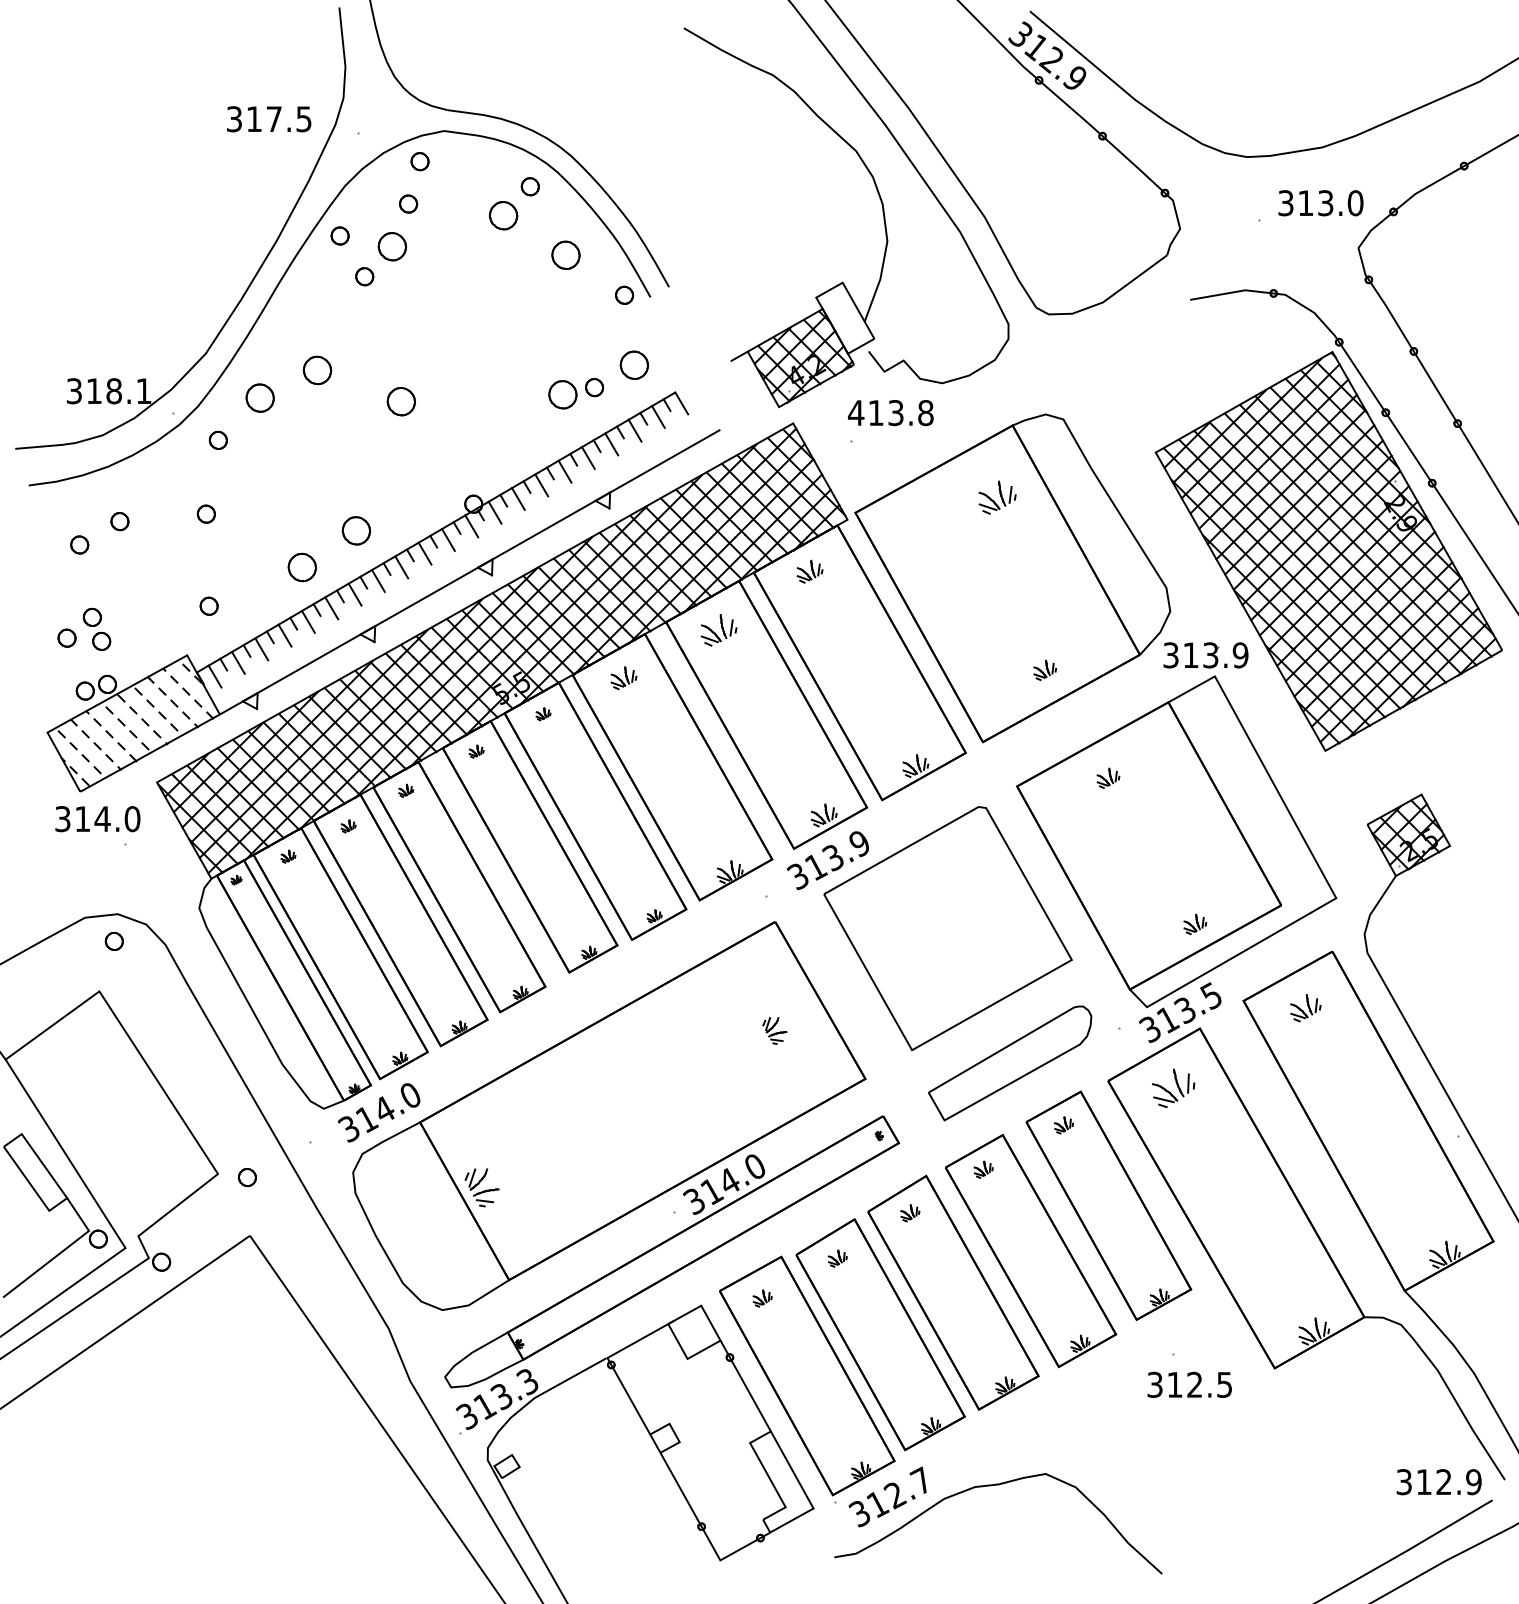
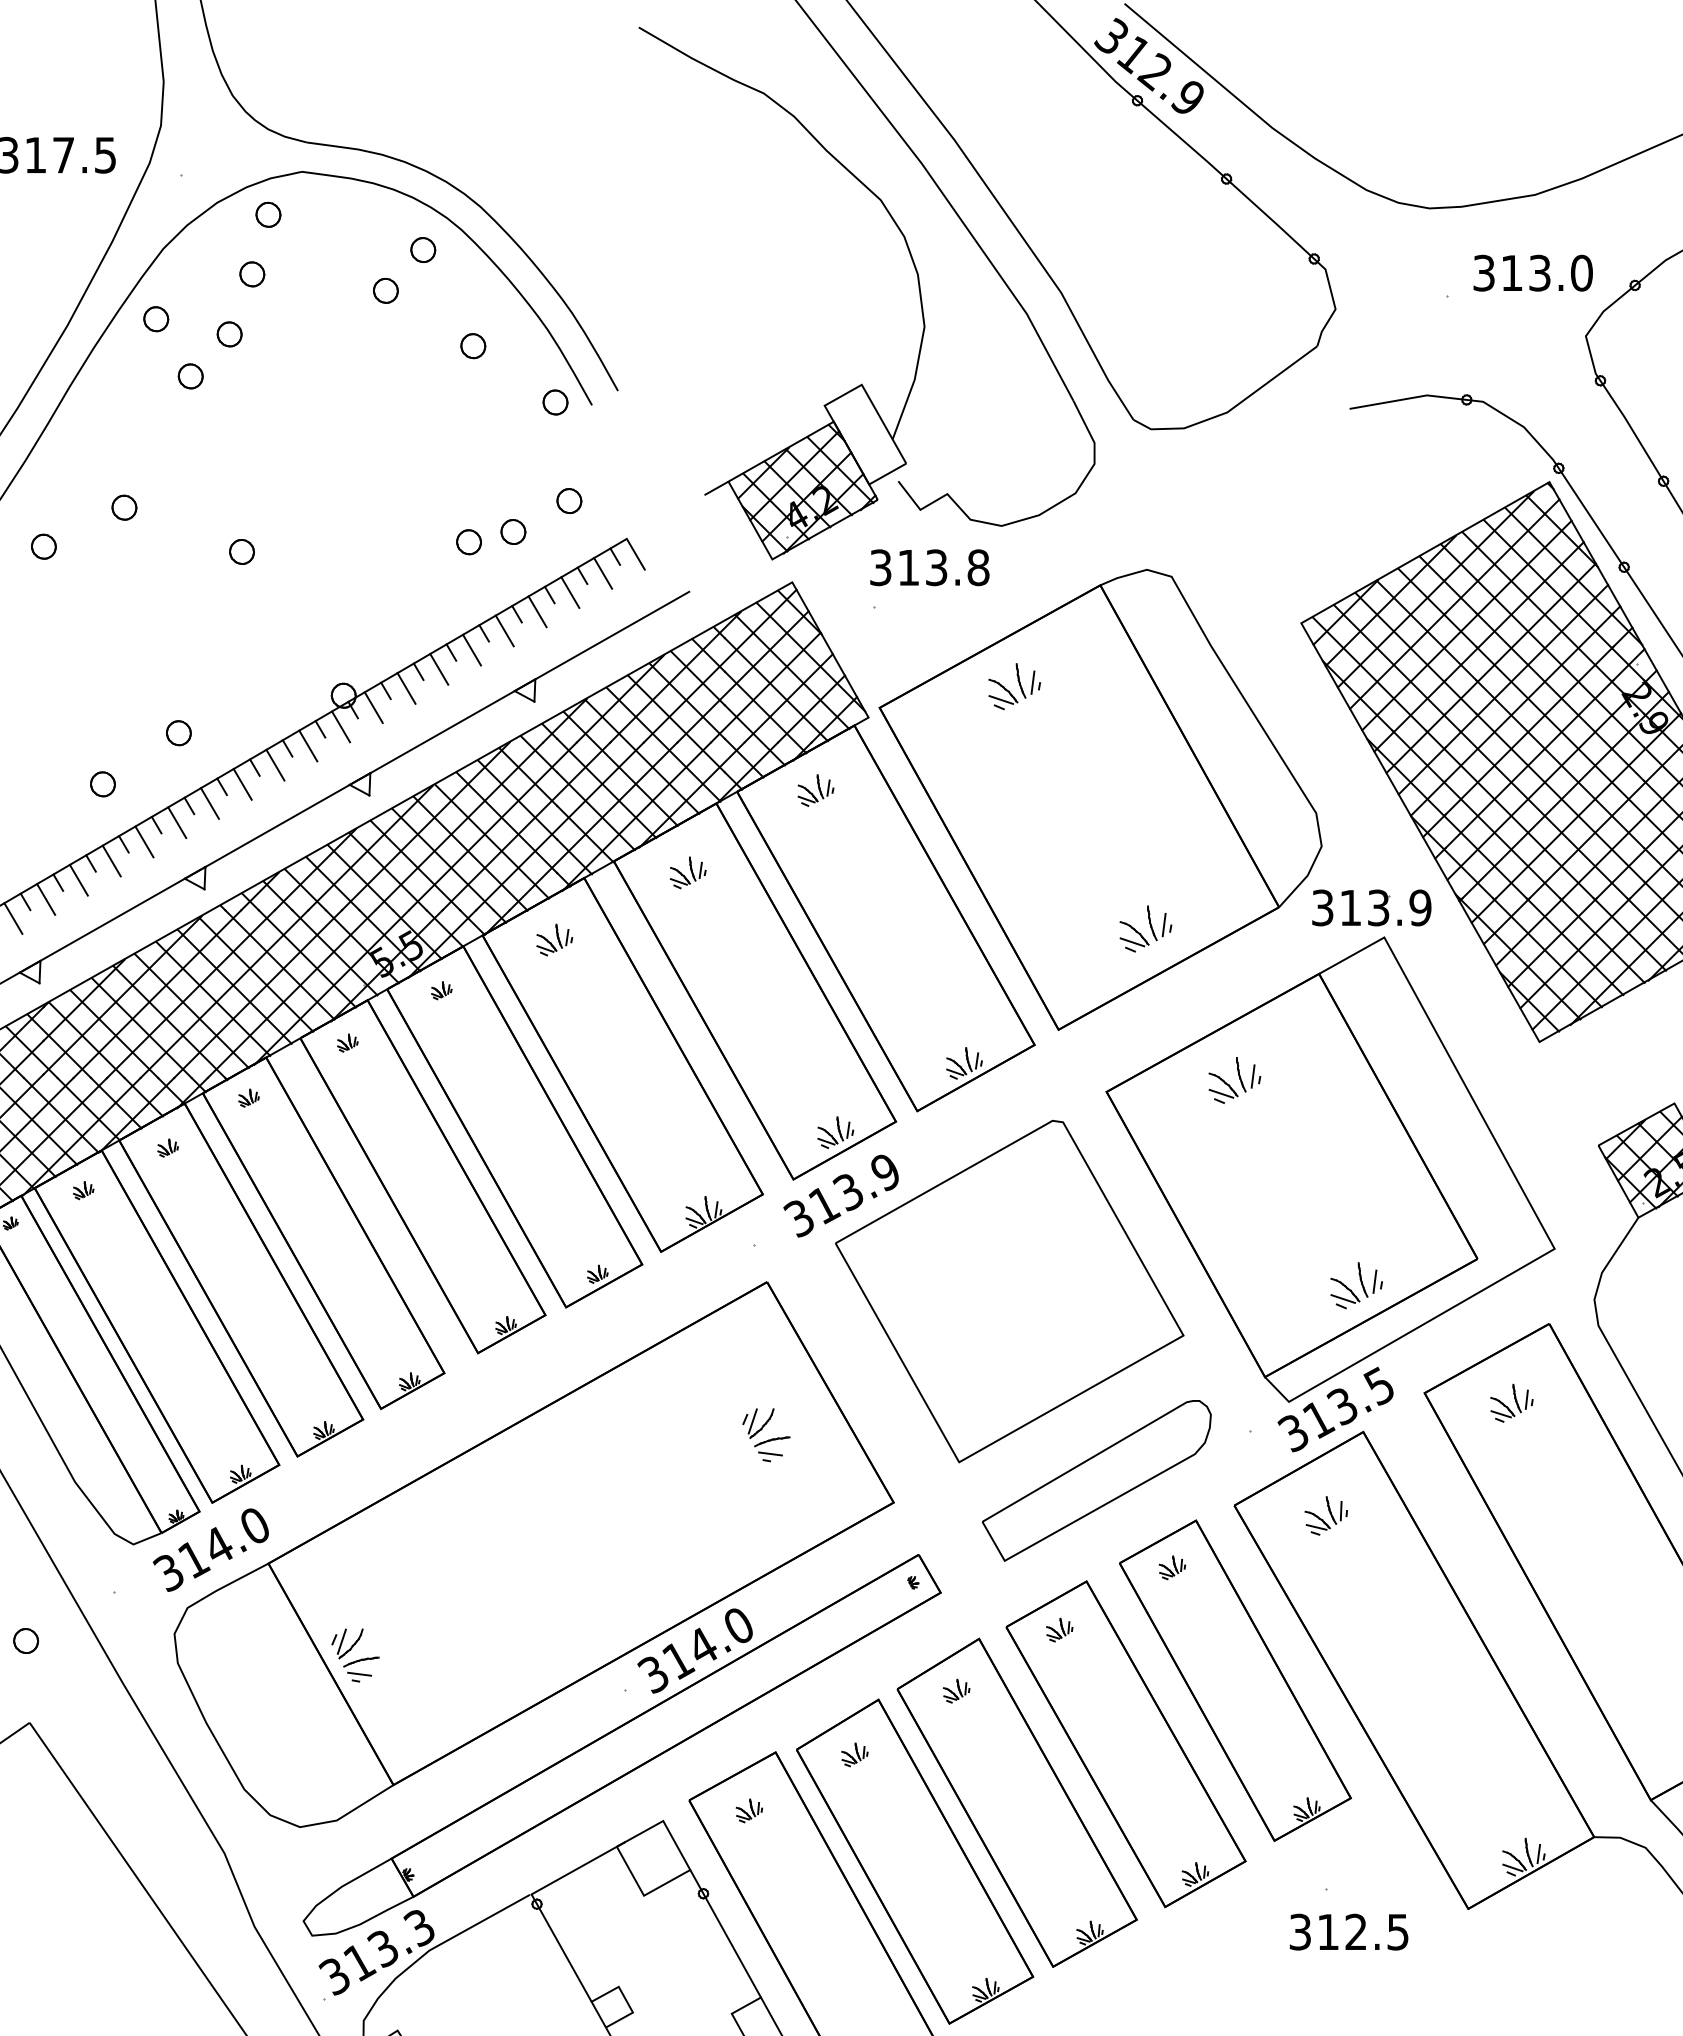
part: (503, 215) -> (385, 290), size x0.62
part: (392, 246) -> (229, 333), size x0.62
part: (565, 254) -> (472, 345), size x0.62
part: (634, 365) -> (569, 501), size x0.62
part: (317, 369) -> (124, 506), size x0.62
part: (562, 394) -> (468, 541), size x0.62
part: (259, 397) -> (43, 545), size x0.62
part: (400, 401) -> (240, 551), size x0.62
text: (855, 413) -> (879, 568), 413.8 -> 313.8
part: (997, 497) -> (1014, 686), moved
part: (355, 530) -> (177, 732), size x0.62
part: (301, 566) -> (101, 783), size x0.62
part: (718, 630) -> (687, 873), size x0.71
part: (1045, 670) -> (1146, 929), size x1.67
part: (1108, 778) -> (1234, 1080), size x1.67
part: (1195, 924) -> (1357, 1285), size x1.67
part: (774, 1030) -> (766, 1434), size x1.43
part: (1173, 1088) -> (1326, 1516), size x0.71

